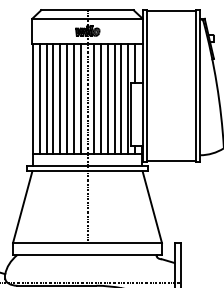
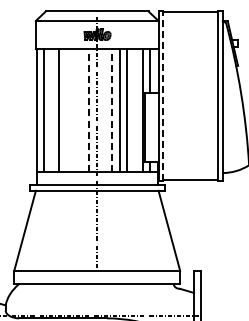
line: (147, 86) -> (163, 96), solid -> dashed
line: (80, 98) -> (89, 109), solid -> dashed
line: (101, 98) -> (112, 109), solid -> dashed
line: (46, 99) -> (51, 110), removed
line: (59, 99) -> (66, 110), removed
line: (67, 99) -> (74, 110), removed
line: (73, 99) -> (81, 110), removed
line: (94, 99) -> (104, 110), removed
line: (120, 99) -> (134, 110), removed

